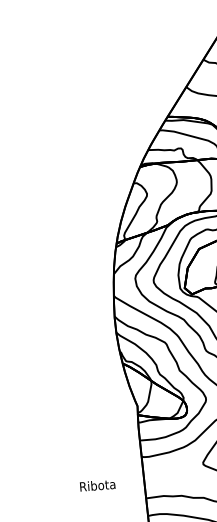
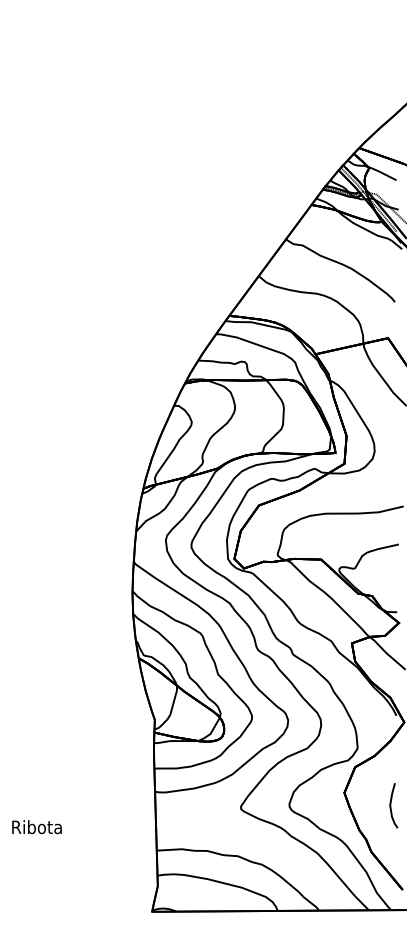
text: (97, 485) -> (36, 827), moved

